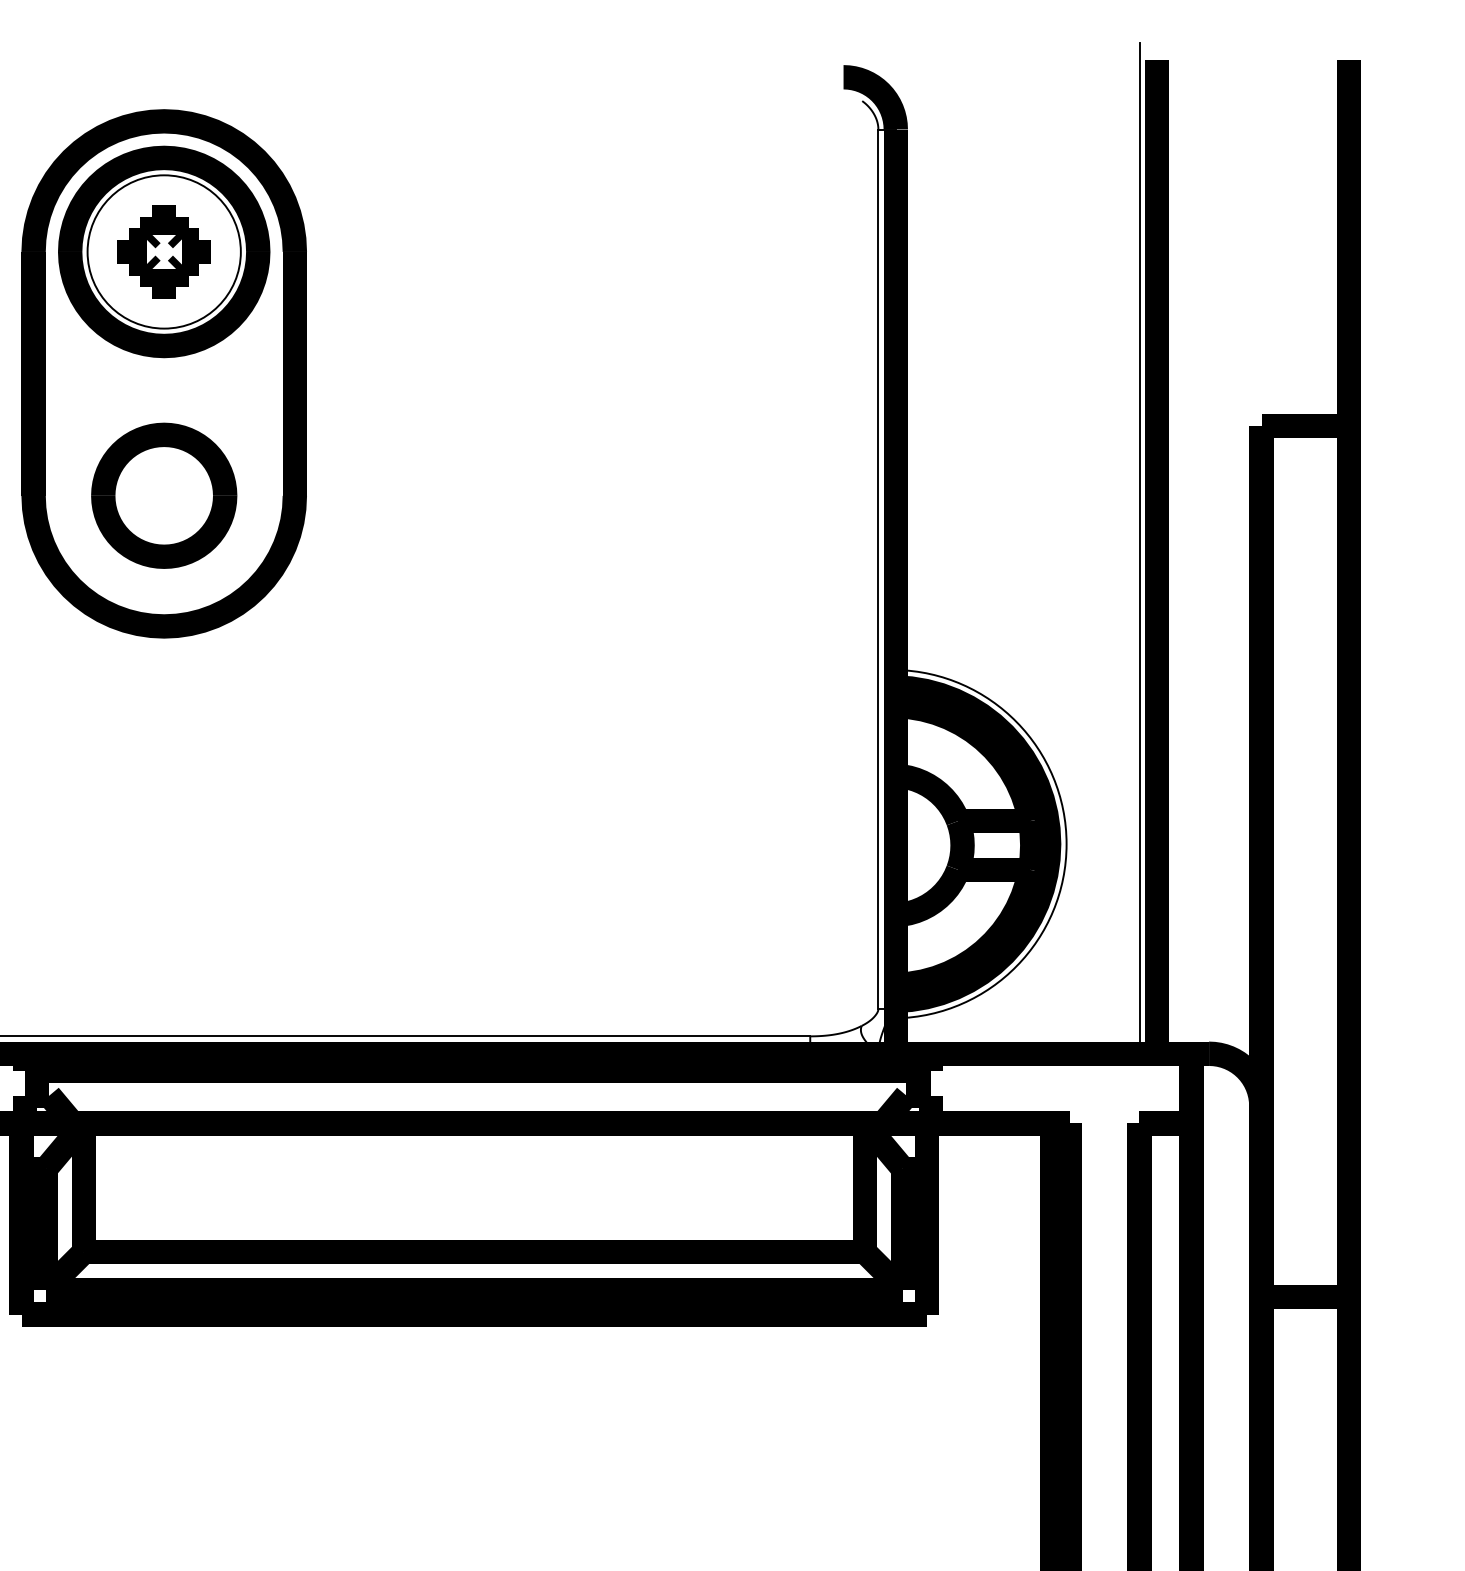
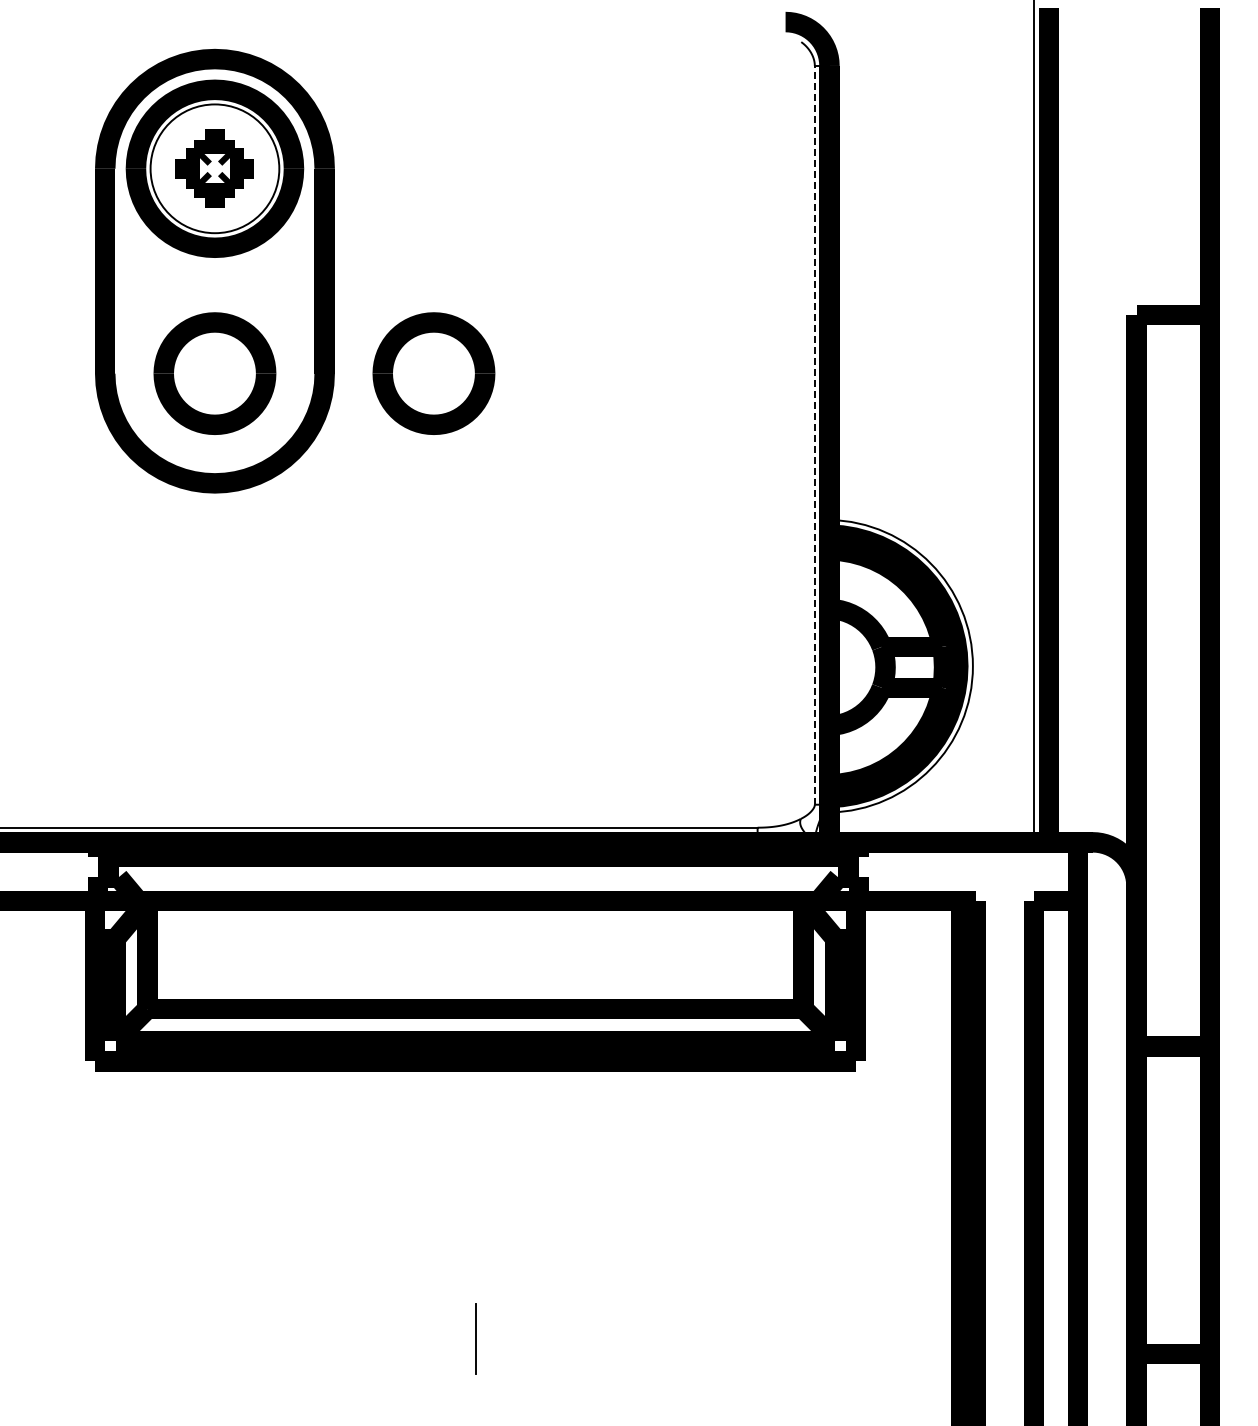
part: (424, 495) -> (433, 373), added
line: (877, 568) -> (814, 434), solid -> dashed

